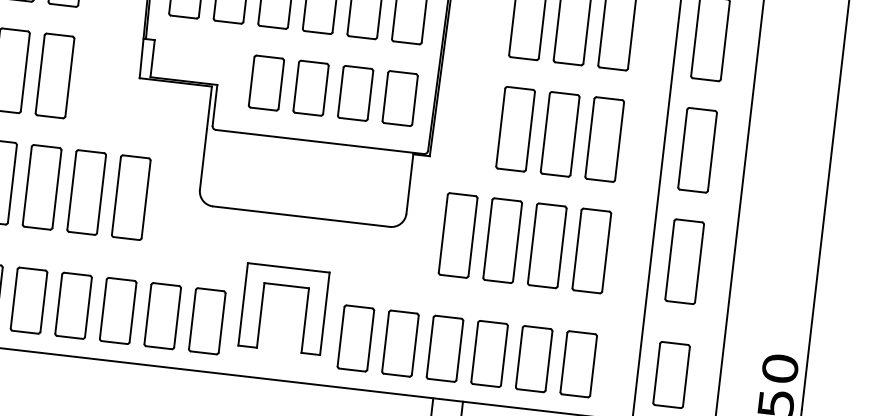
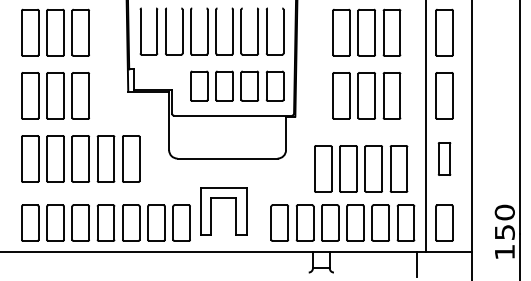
part: (525, 242) -> (361, 168), moved
part: (684, 260) -> (444, 158), size x0.7
part: (466, 350) -> (342, 222), moved

